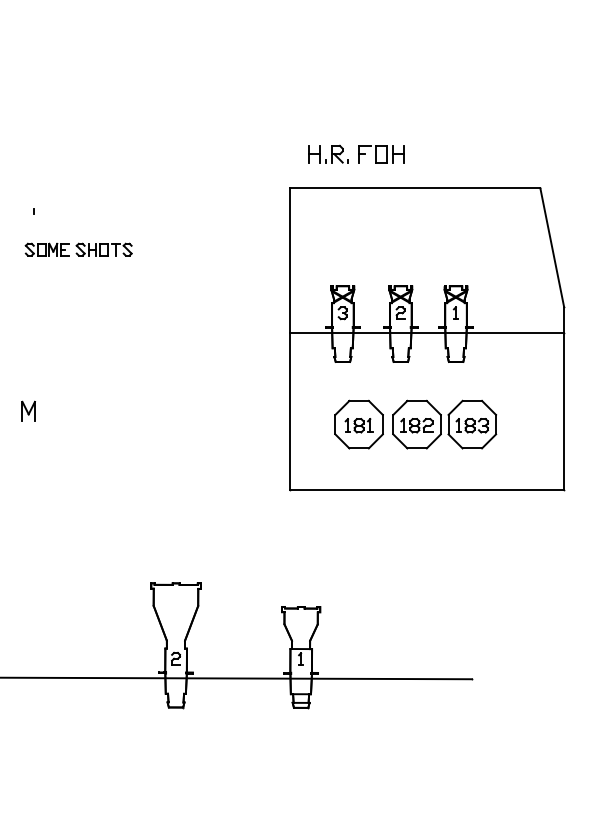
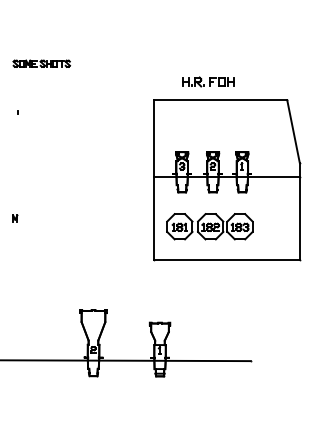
part: (356, 153) -> (208, 81), moved
part: (78, 249) -> (41, 63), moved
part: (29, 411) -> (15, 218), size x0.62
part: (414, 424) -> (209, 226), moved

